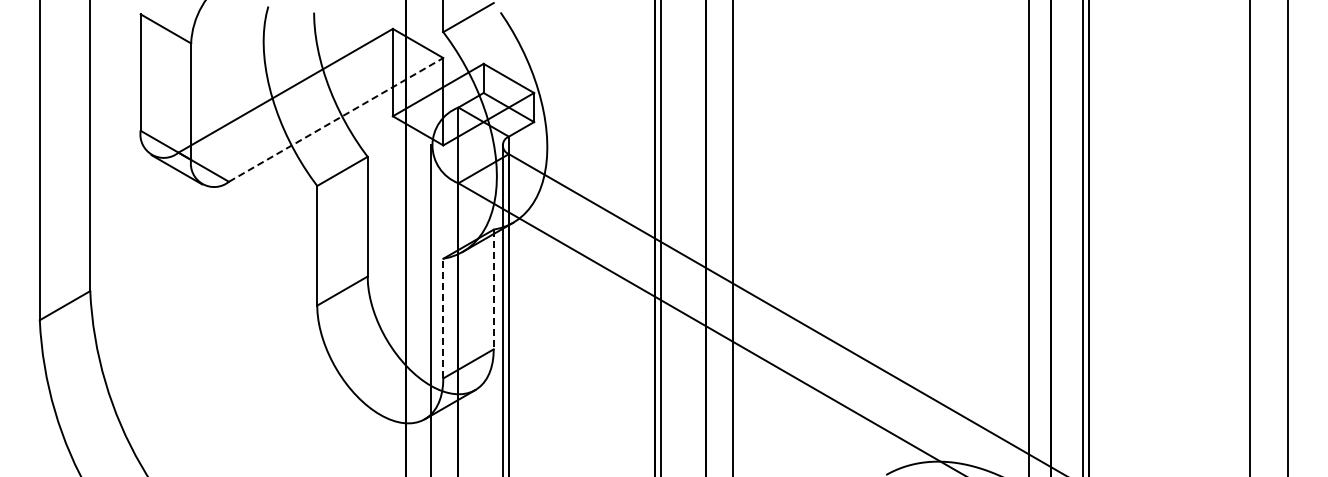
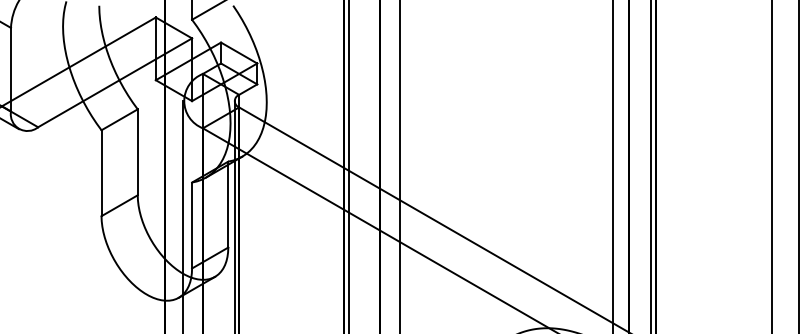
line: (336, 119) -> (115, 82), dashed -> solid
line: (493, 289) -> (228, 204), dashed -> solid
line: (443, 318) -> (192, 225), dashed -> solid

